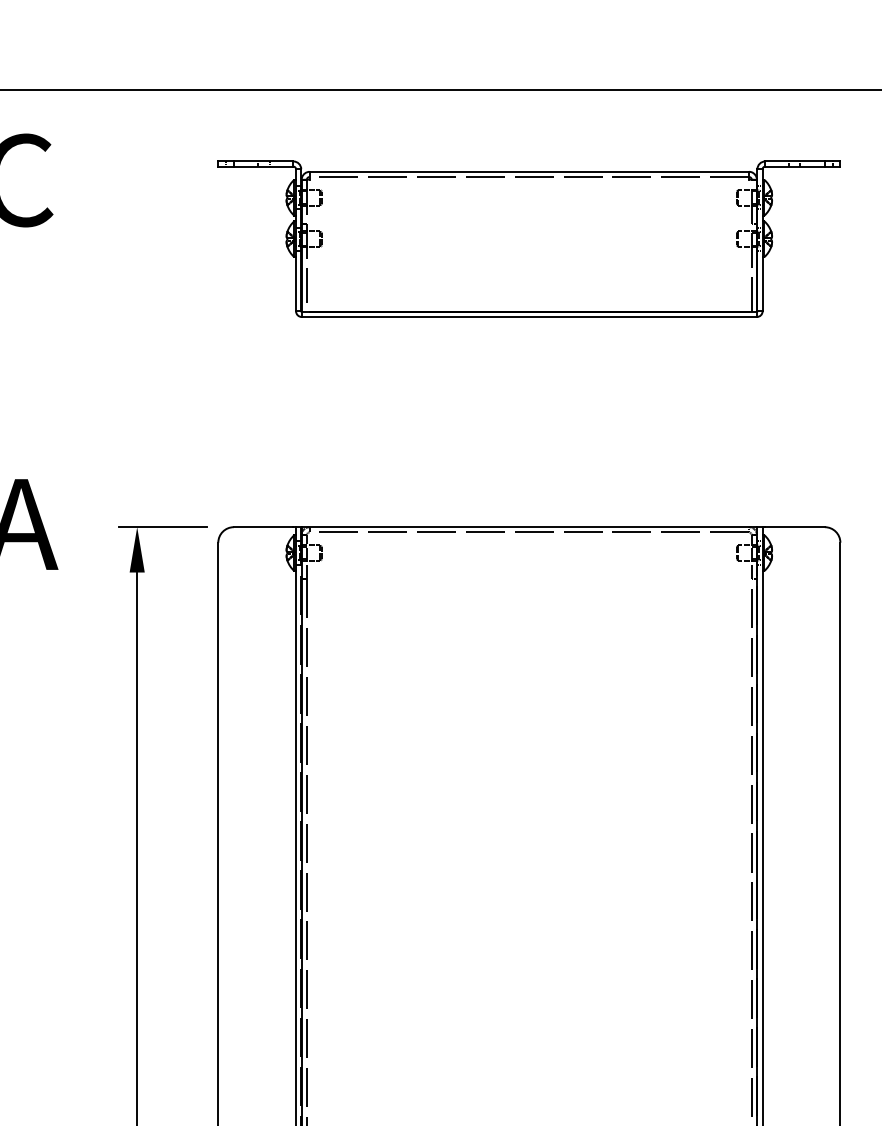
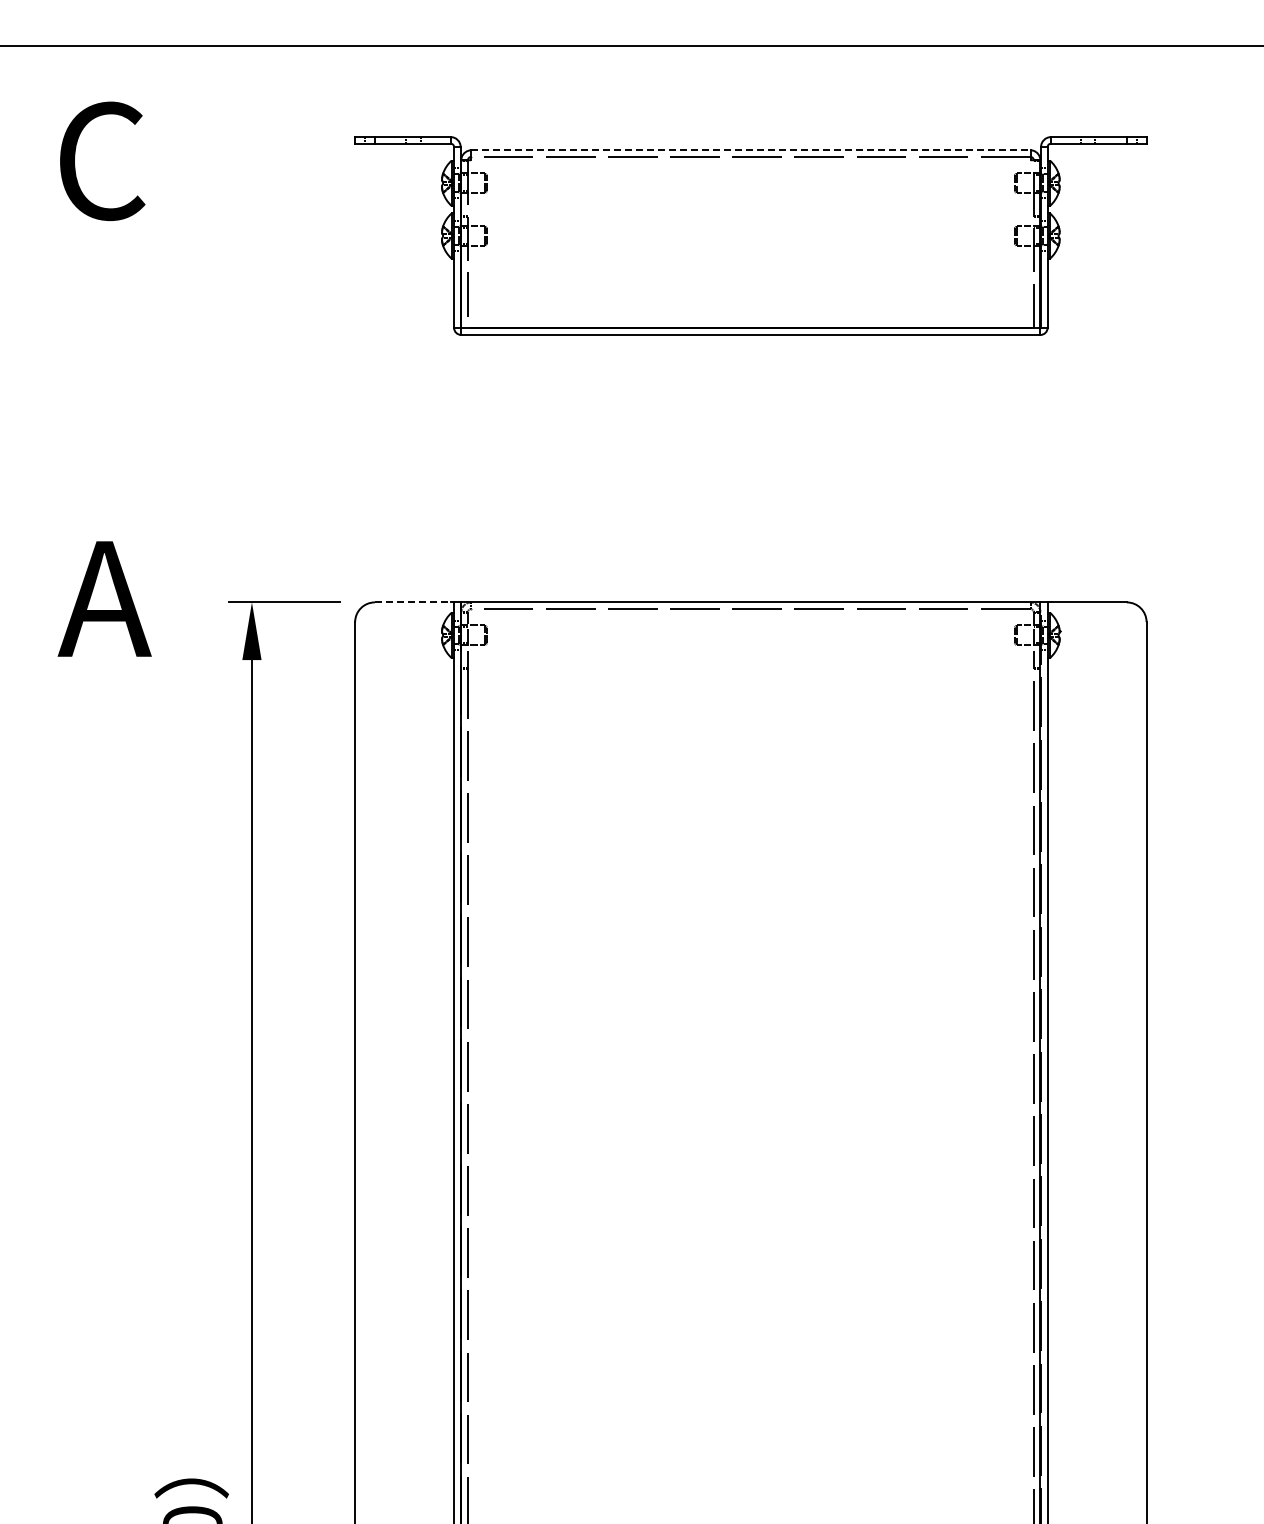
line: (529, 171) -> (750, 150), solid -> dashed
line: (263, 527) -> (412, 602), solid -> dashed

